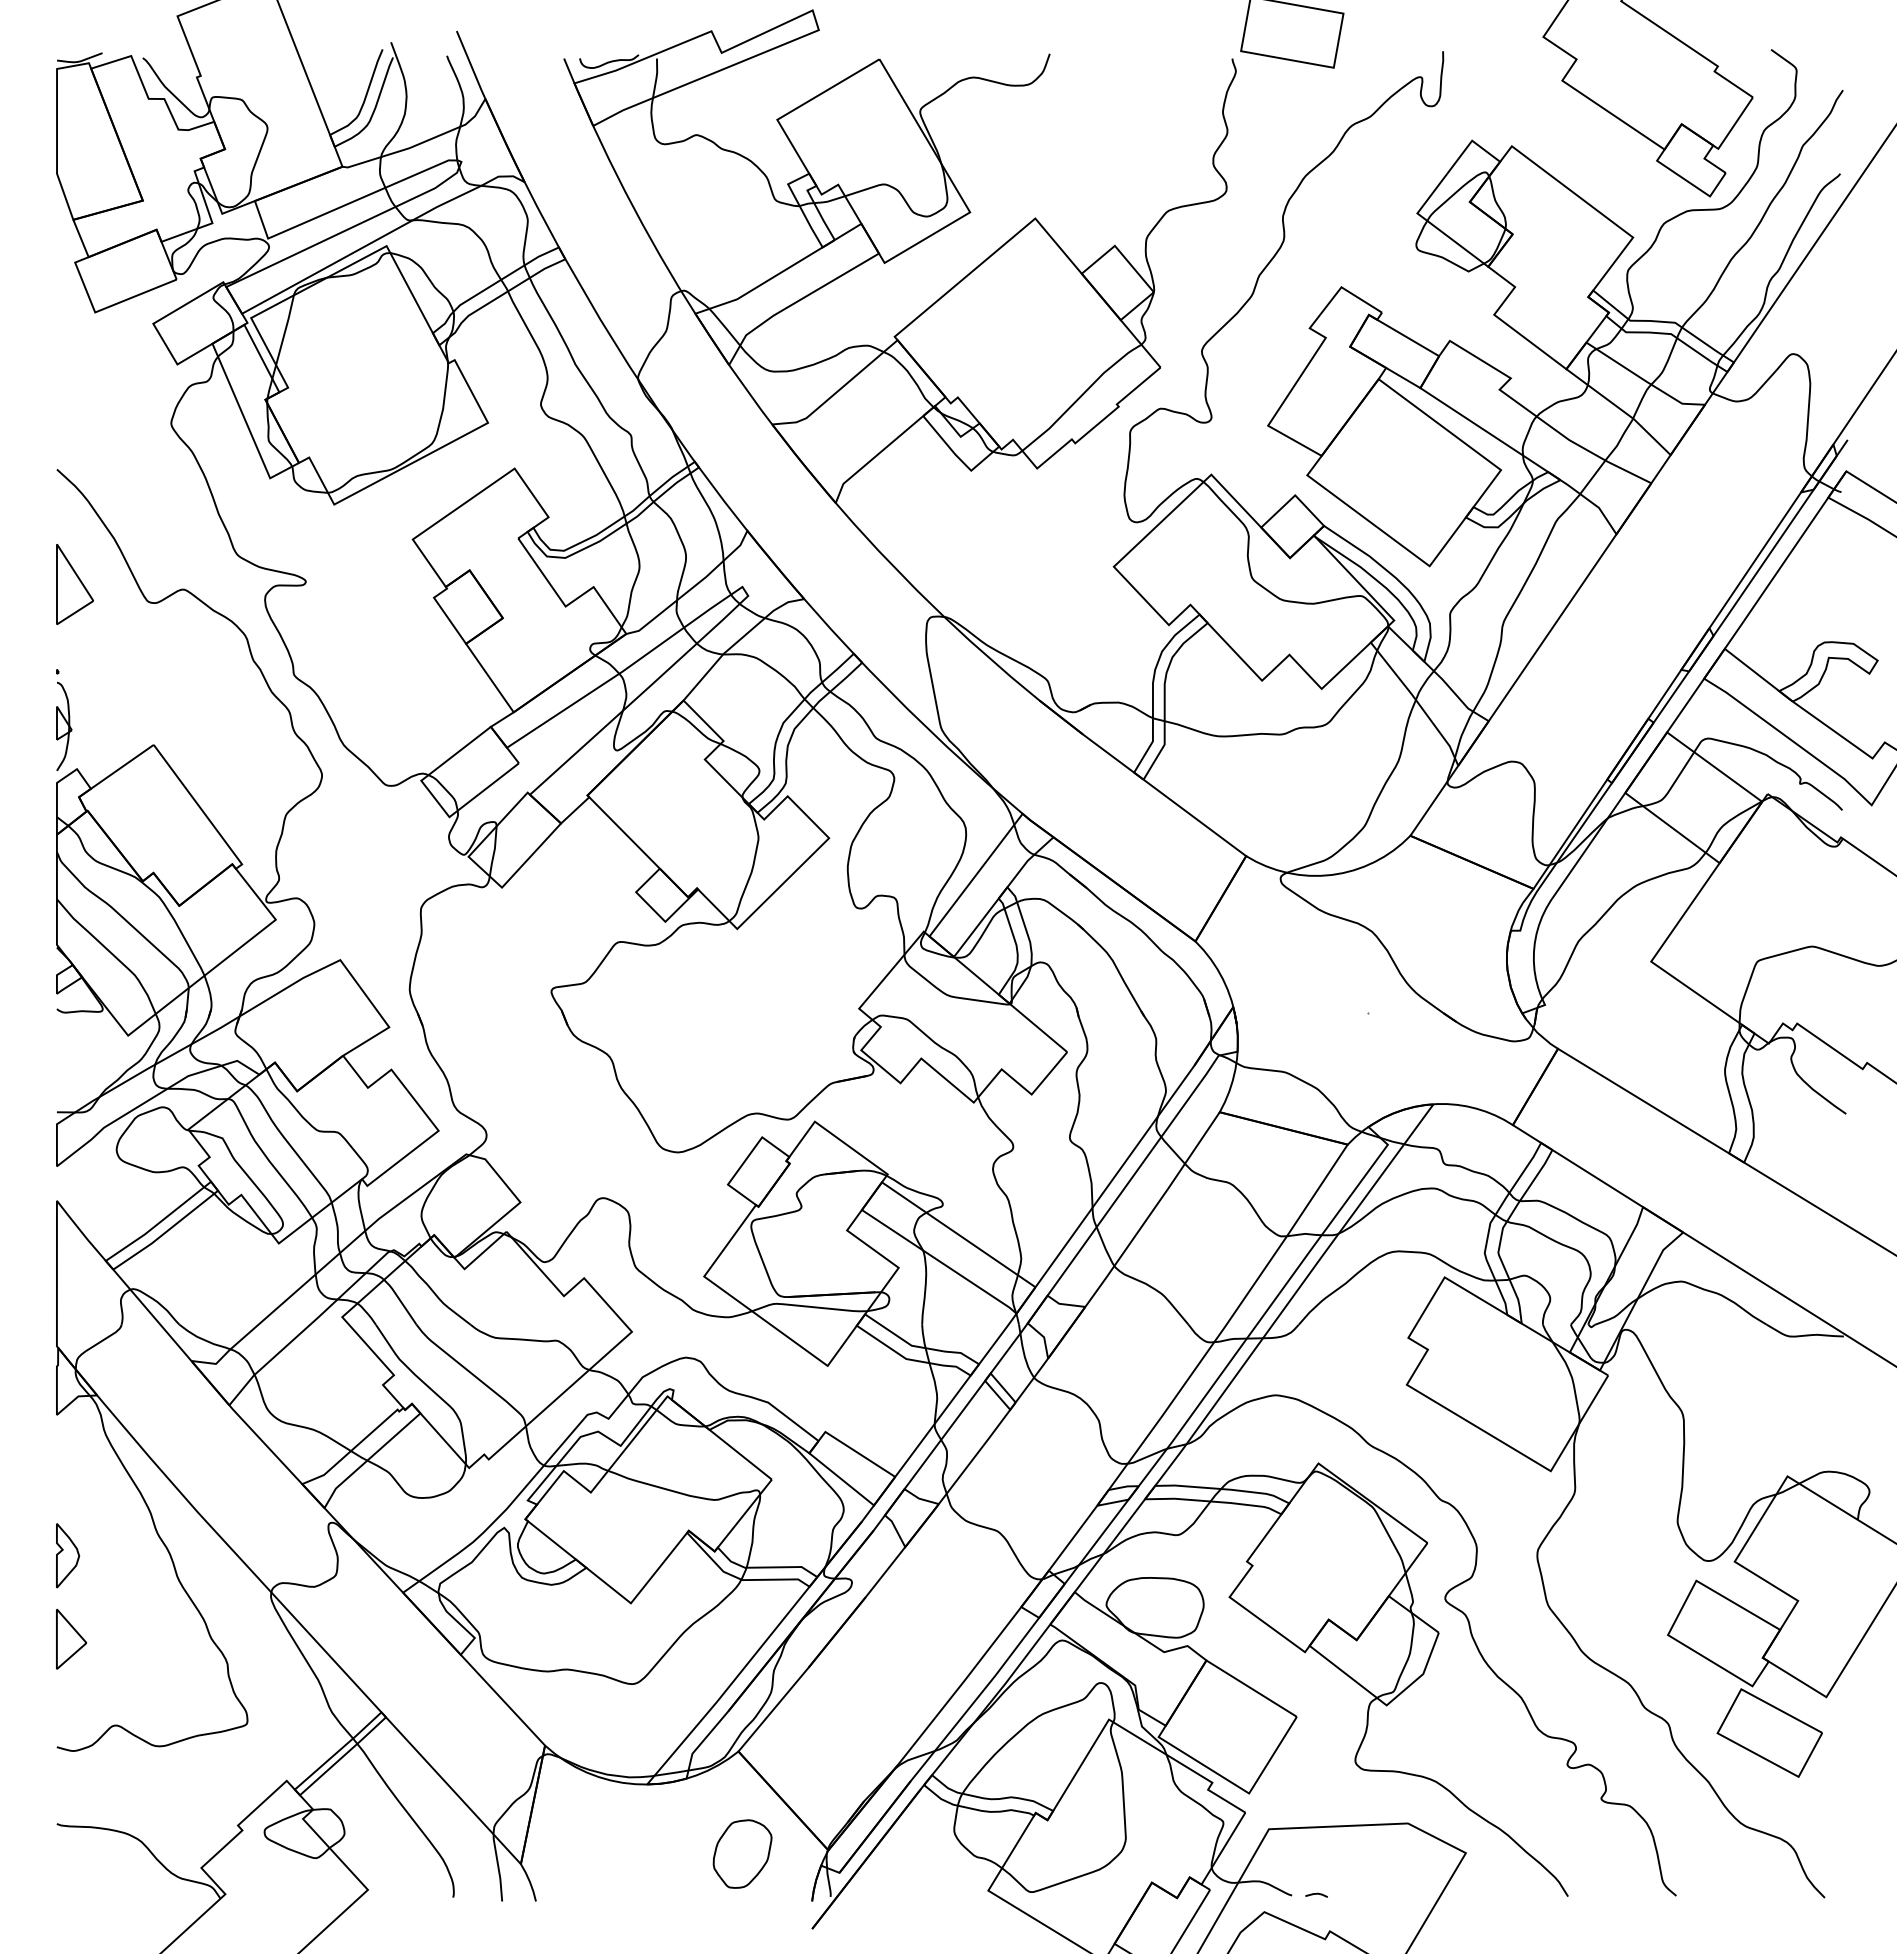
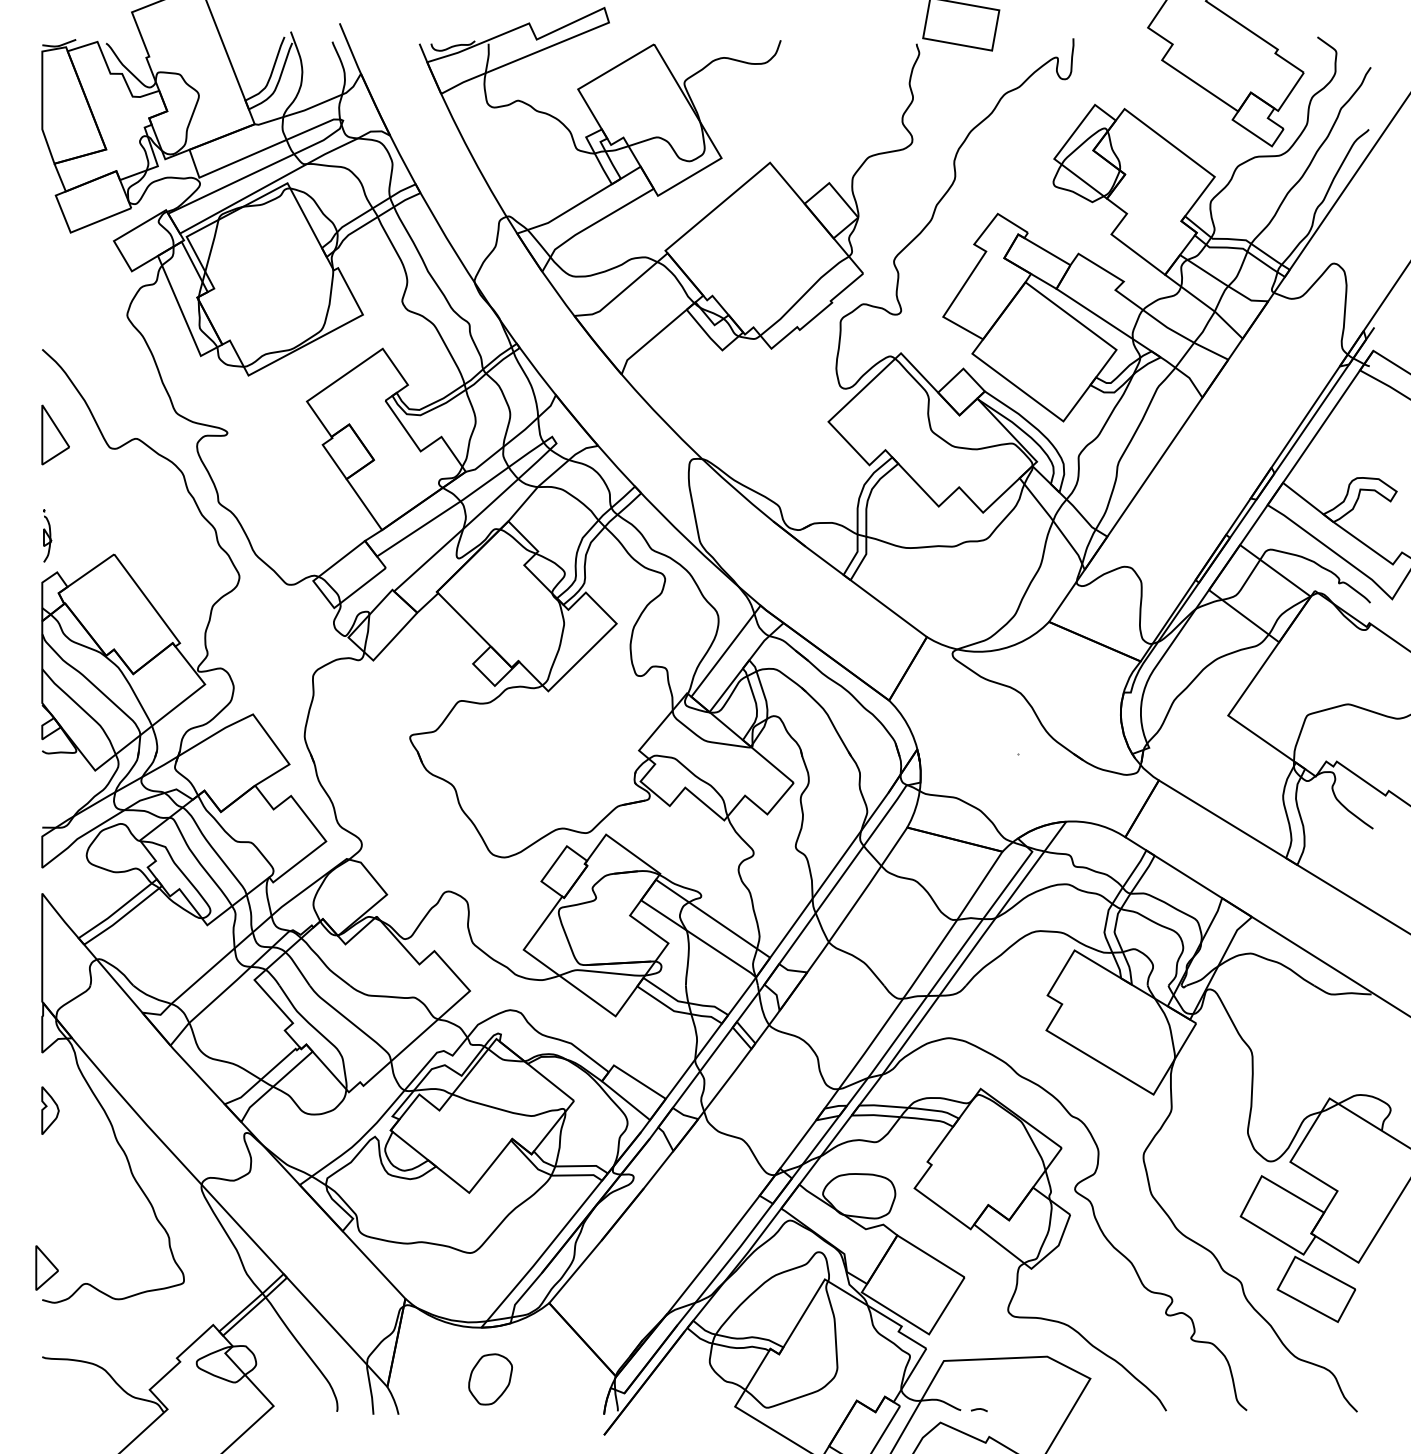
part: (64, 720) -> (47, 536), size x0.7
part: (68, 1555) -> (50, 1110), moved
part: (71, 1638) -> (47, 1267), moved
part: (742, 1853) -> (490, 1379), moved

